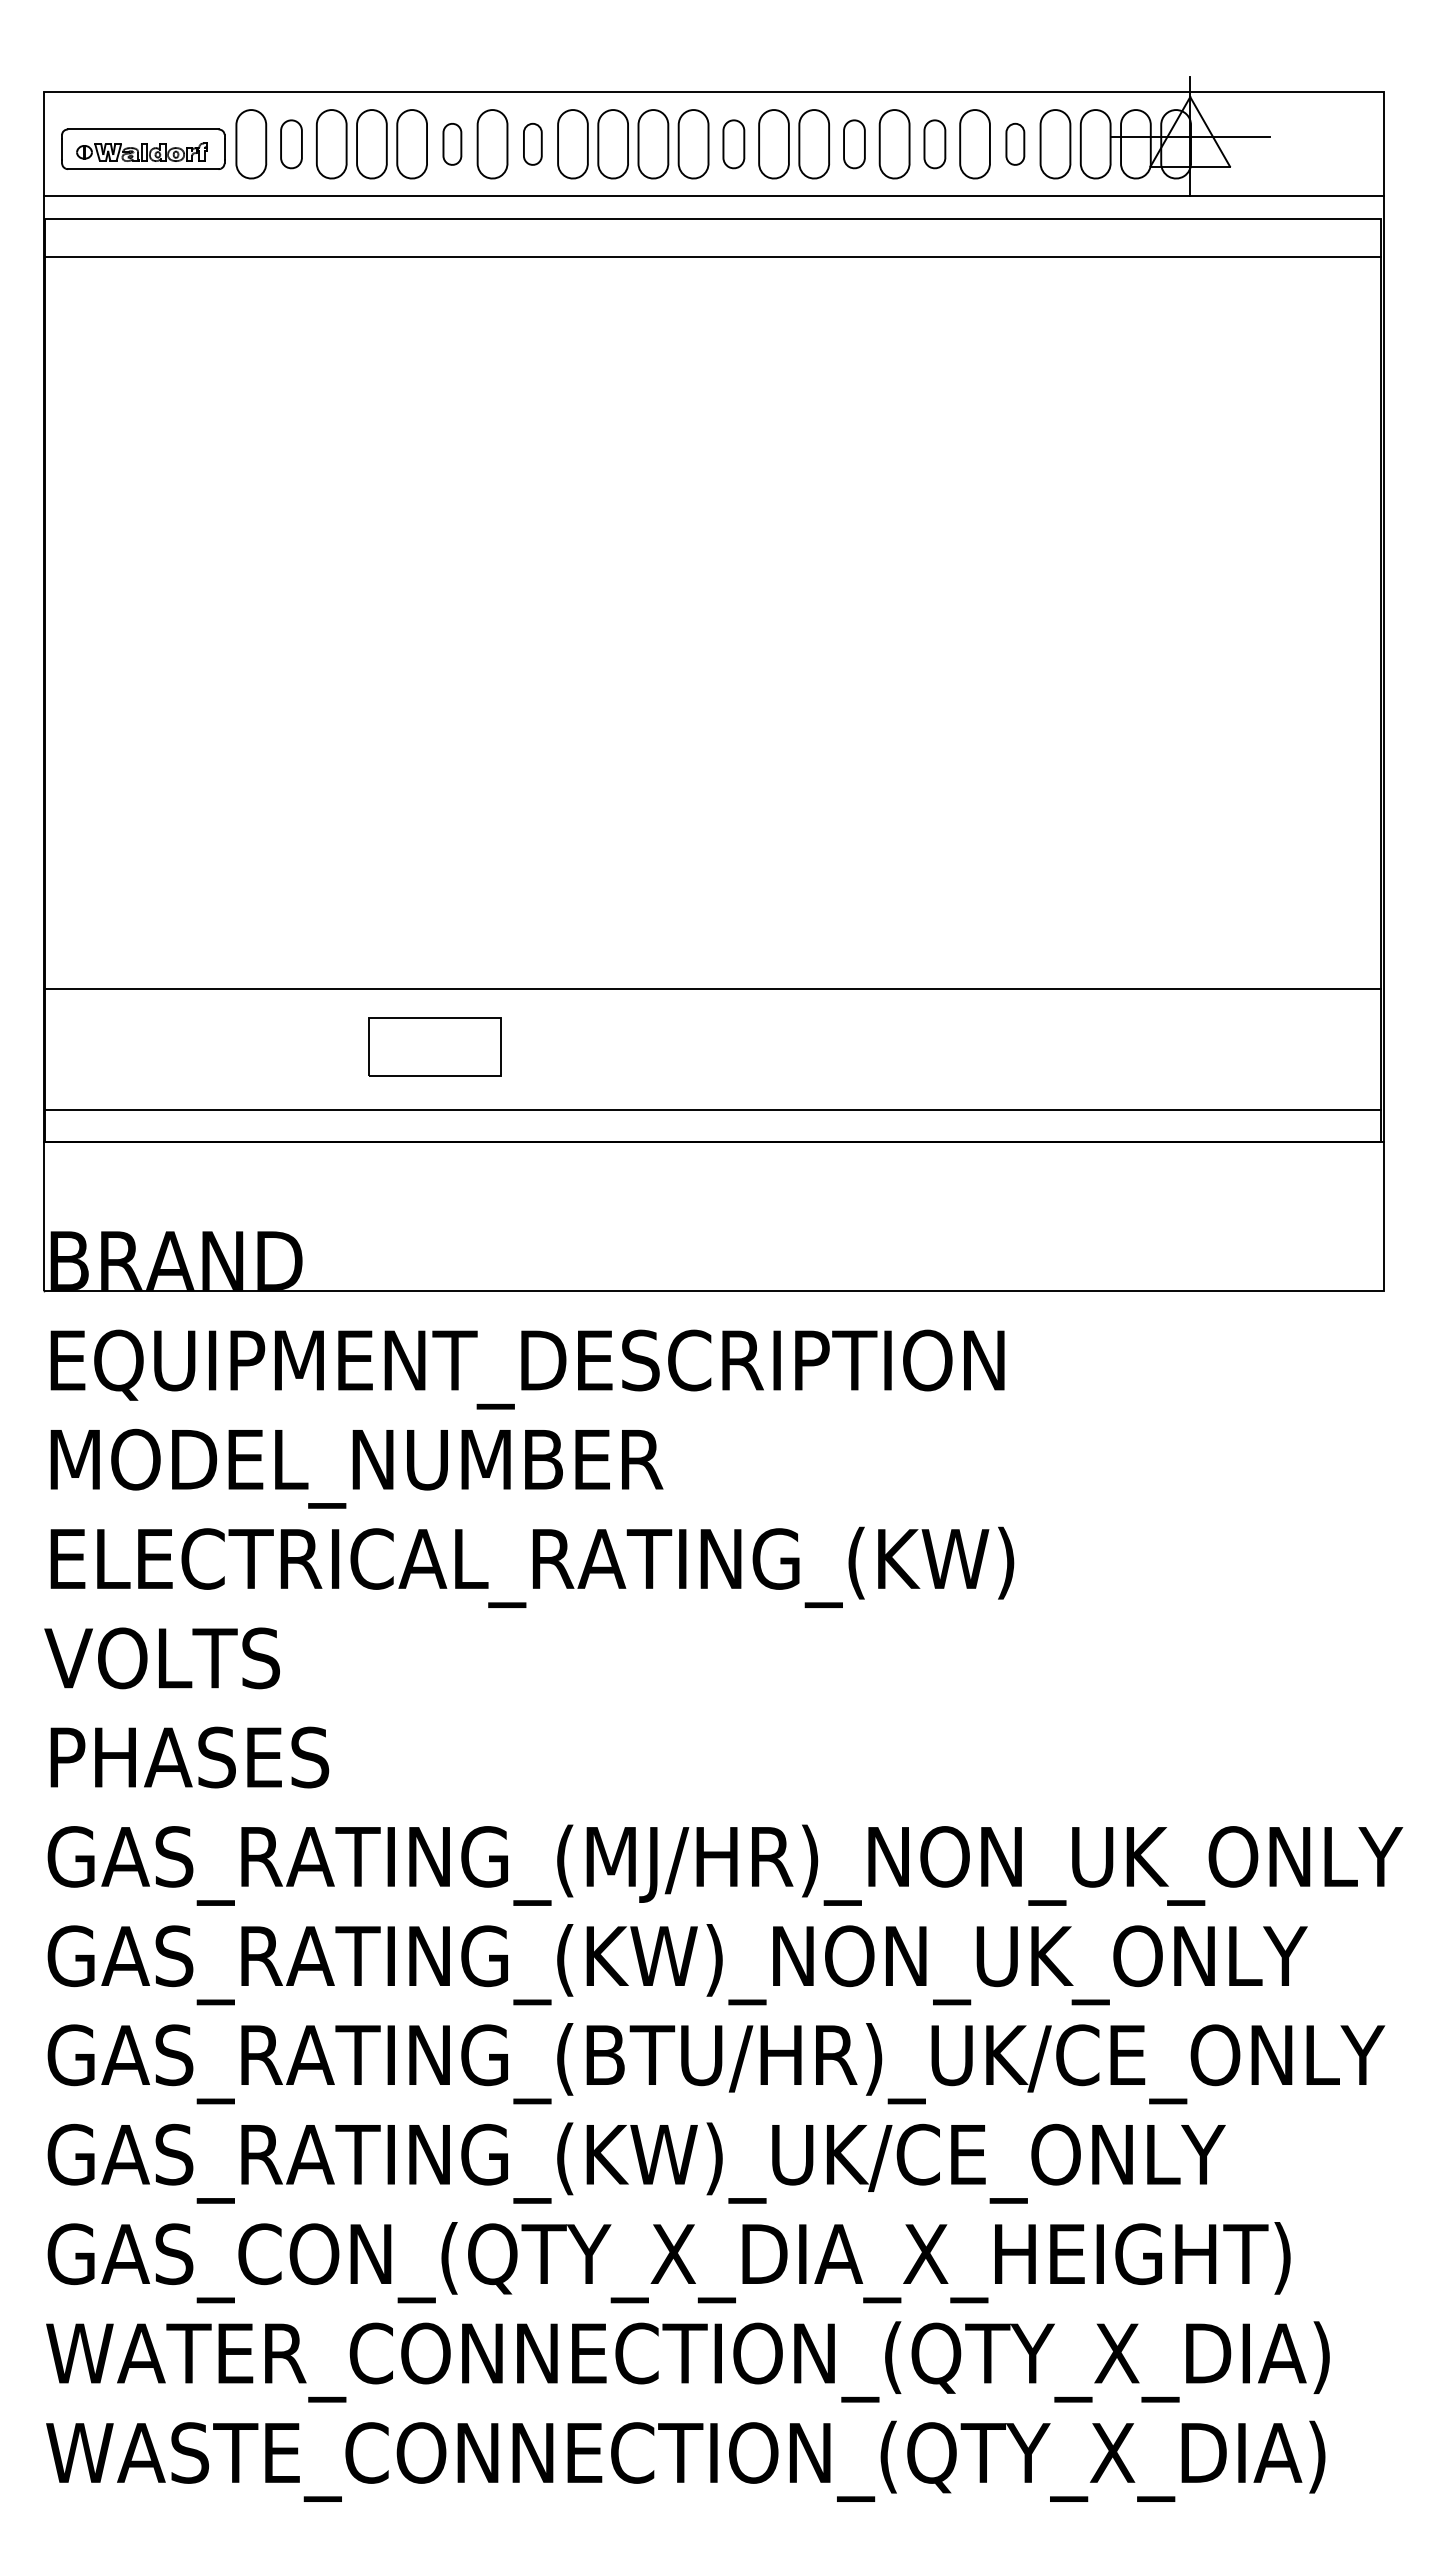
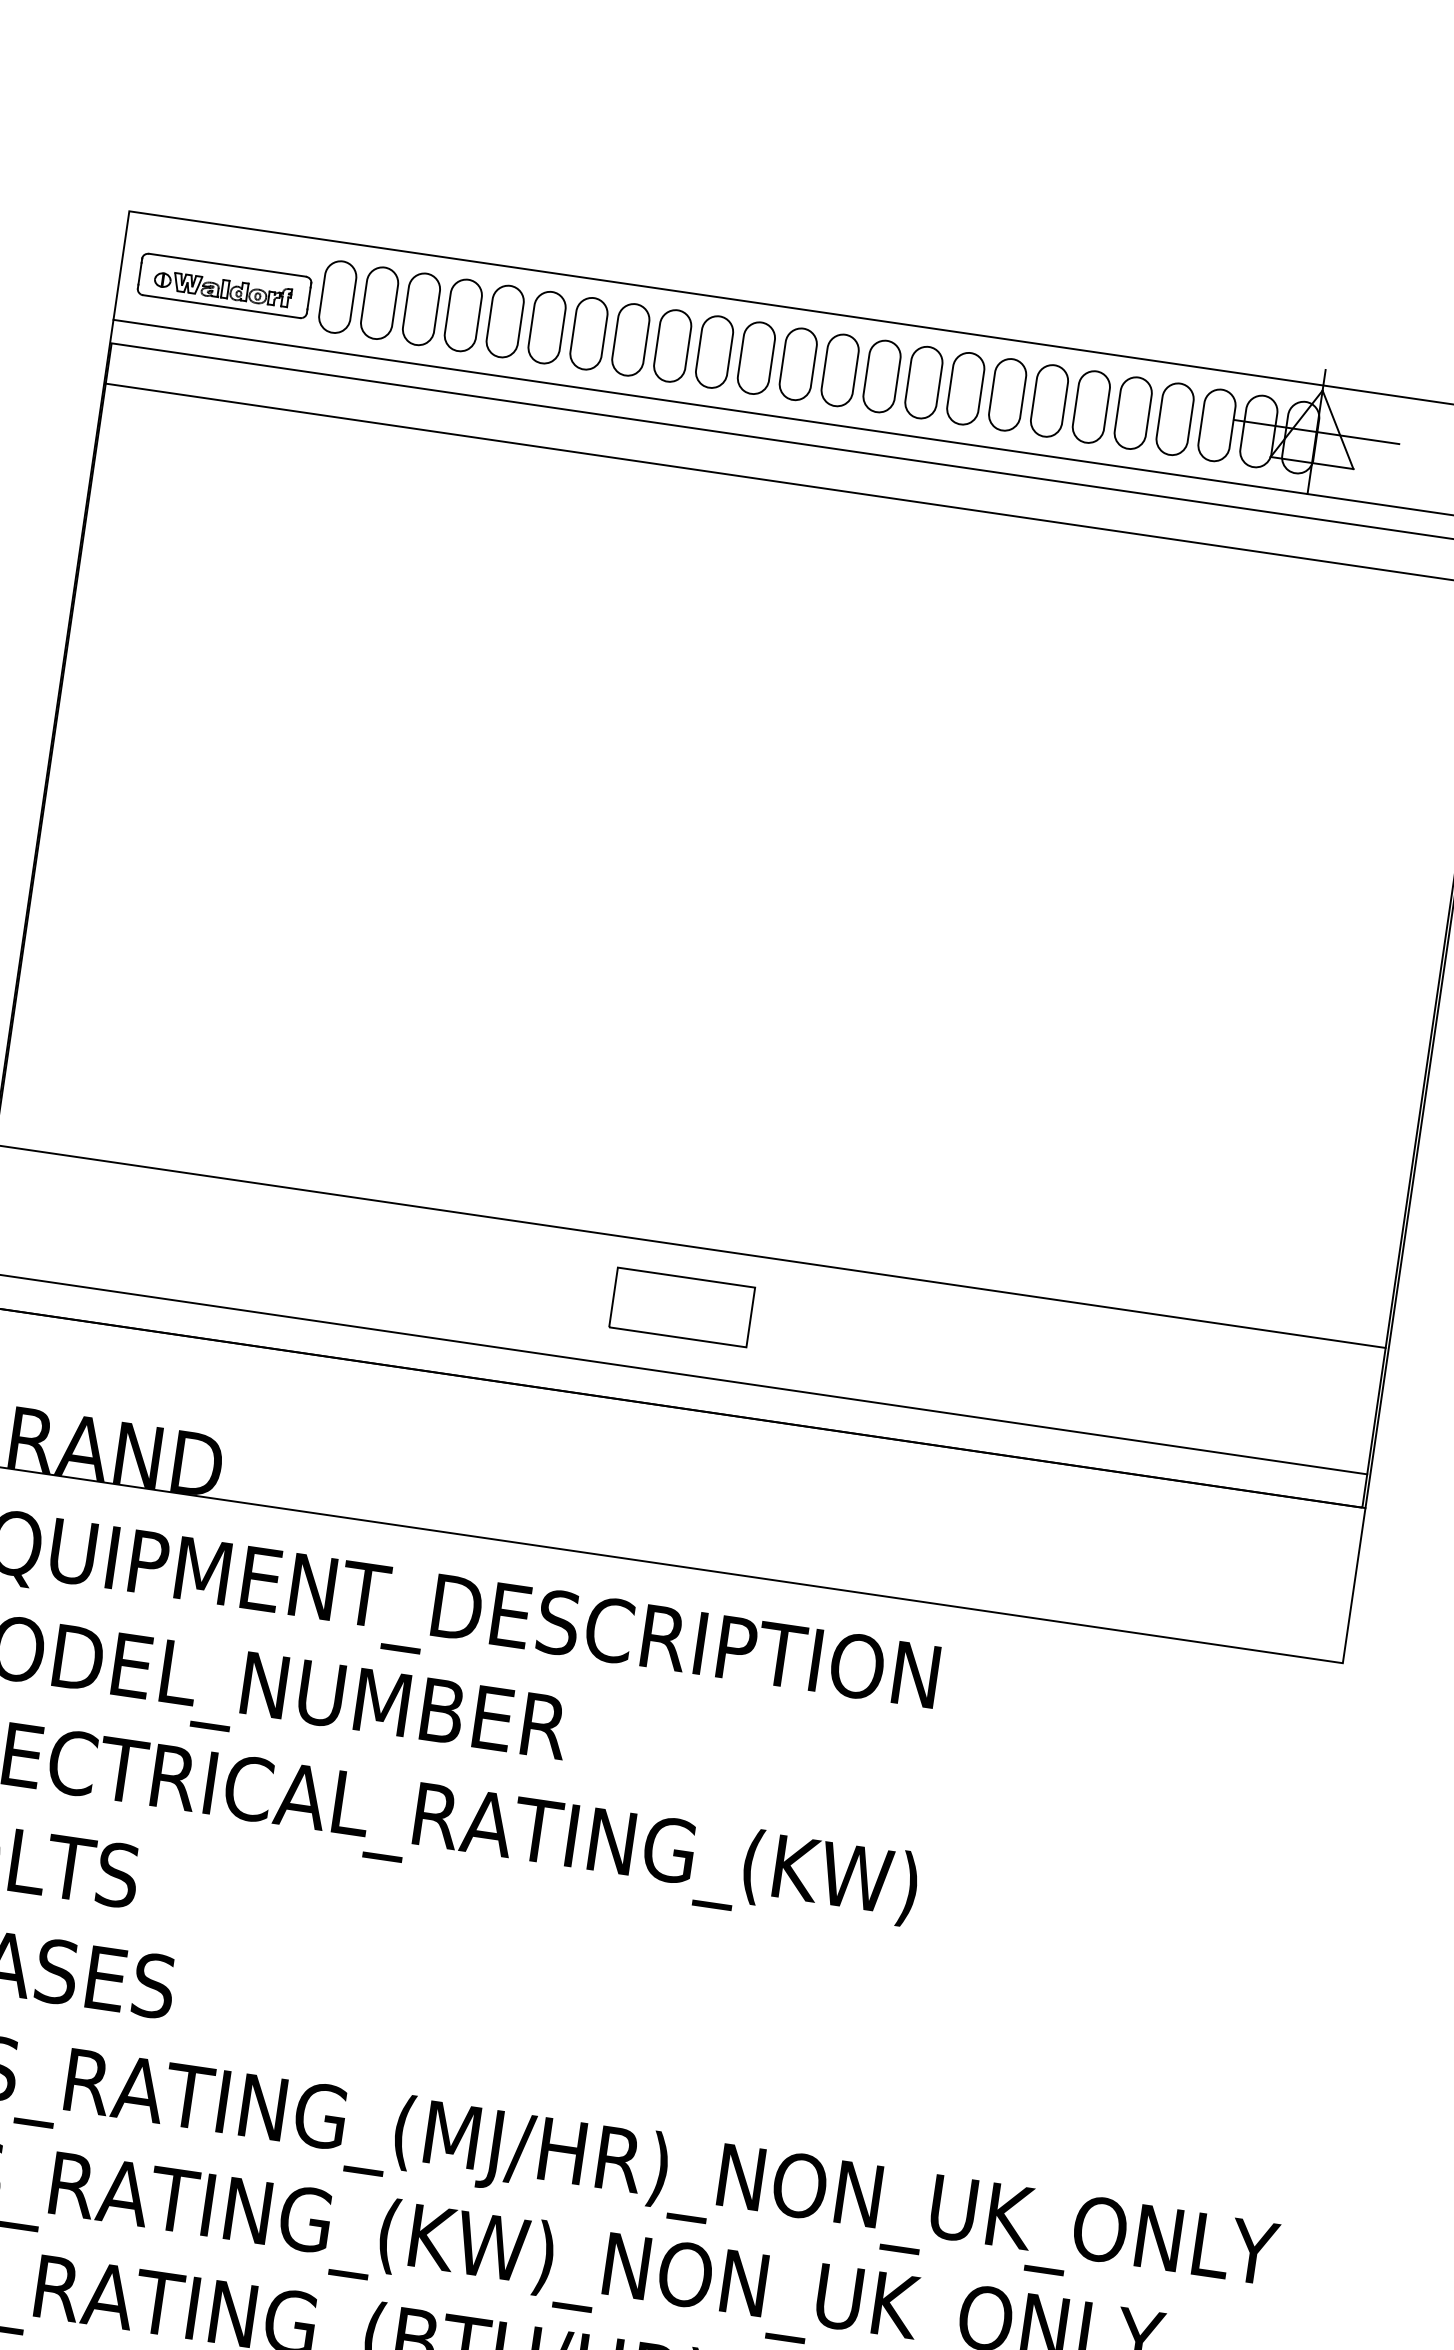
part: (291, 144) -> (379, 303), size x1.43
part: (452, 144) -> (547, 327), size x1.67
part: (532, 144) -> (630, 340), size x1.67
part: (733, 144) -> (839, 370), size x1.43
part: (854, 144) -> (965, 388), size x1.43
part: (934, 144) -> (1049, 401), size x1.43
part: (1015, 144) -> (1133, 413), size x1.67
part: (434, 1046) -> (681, 1306), moved

